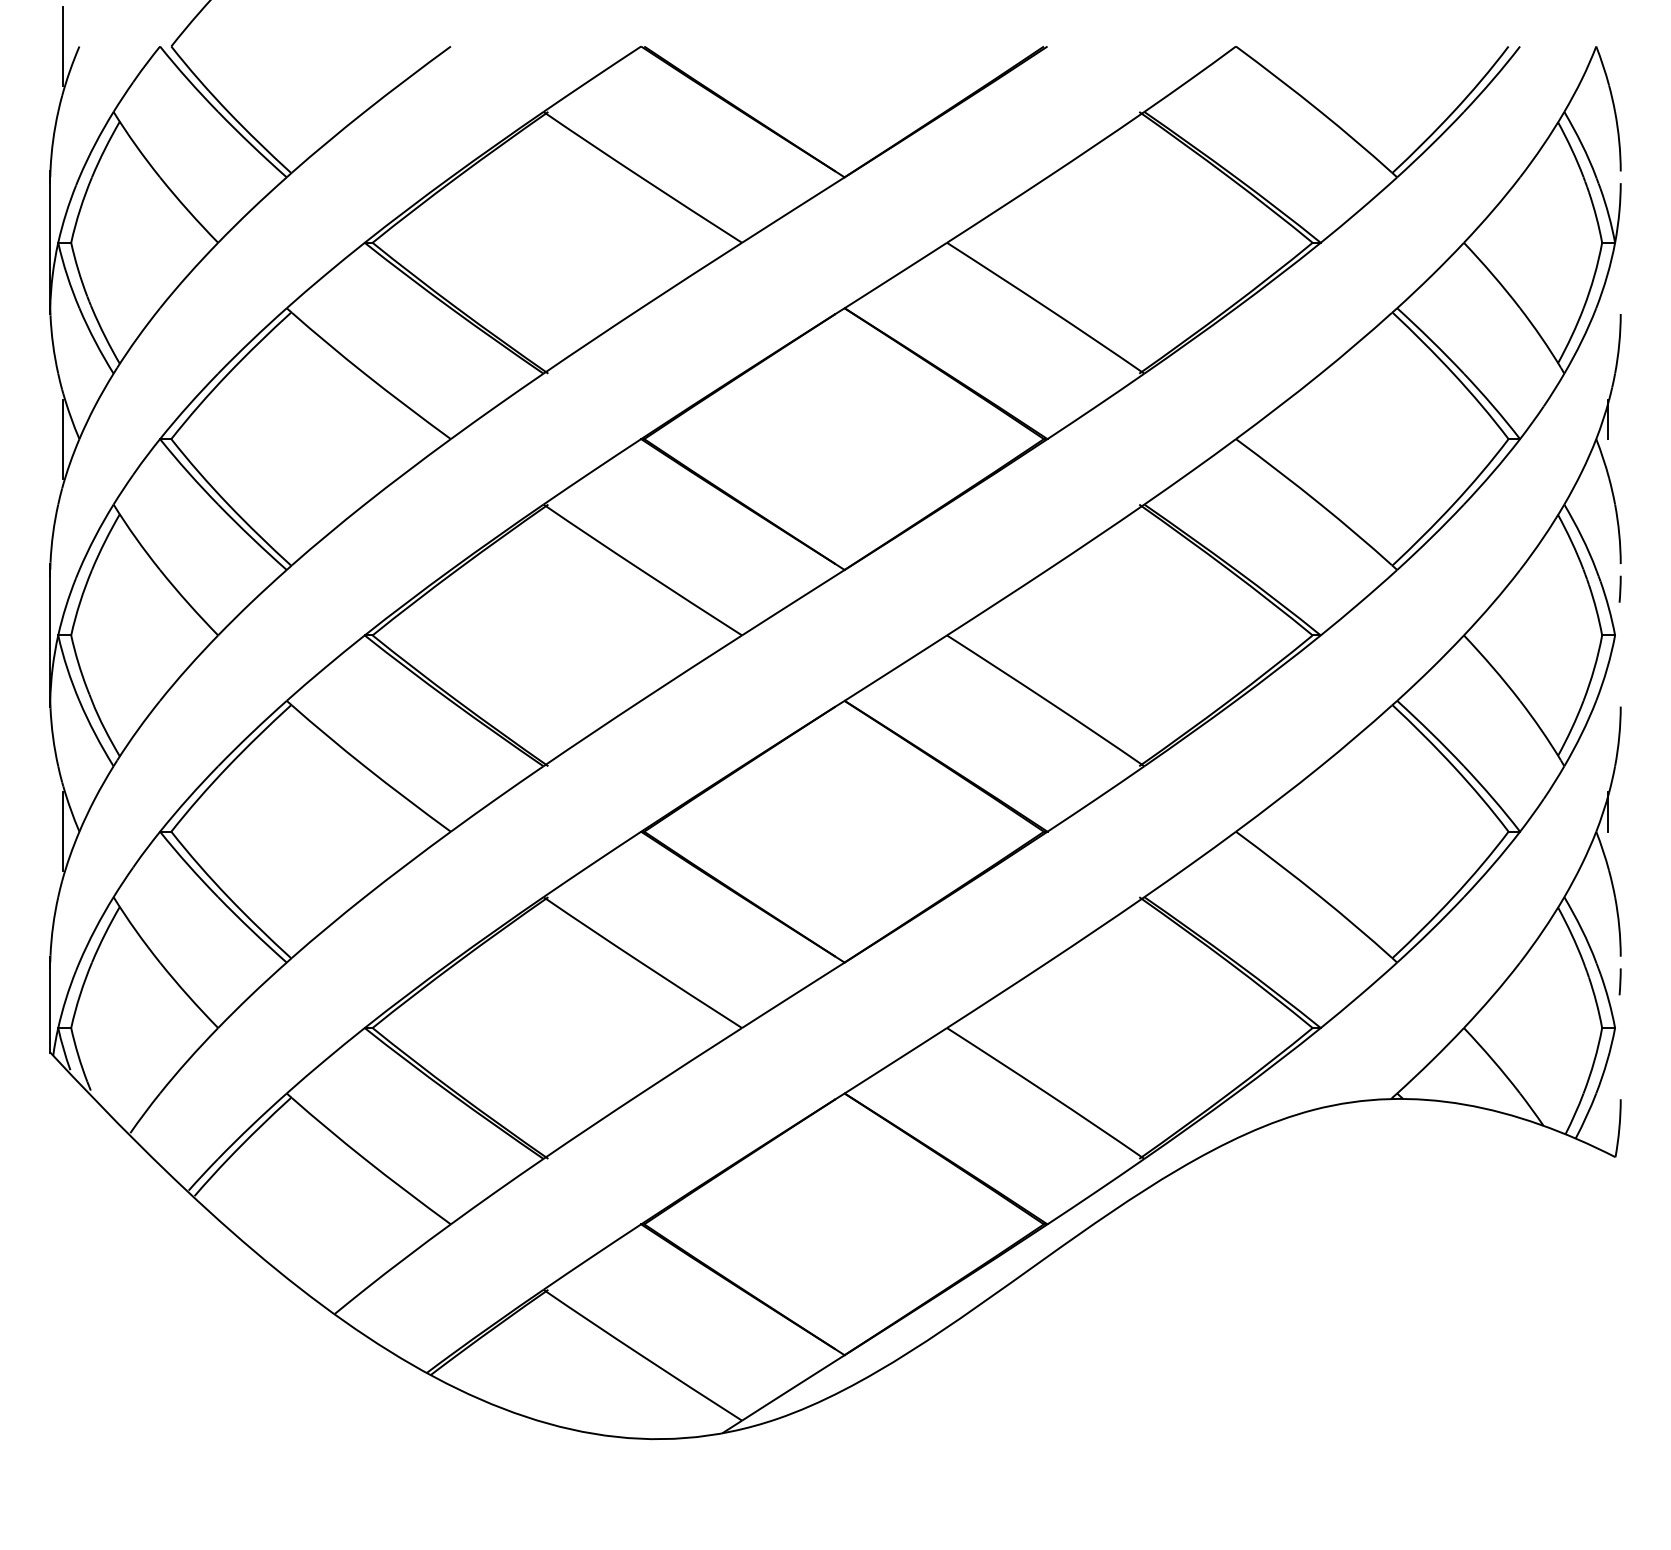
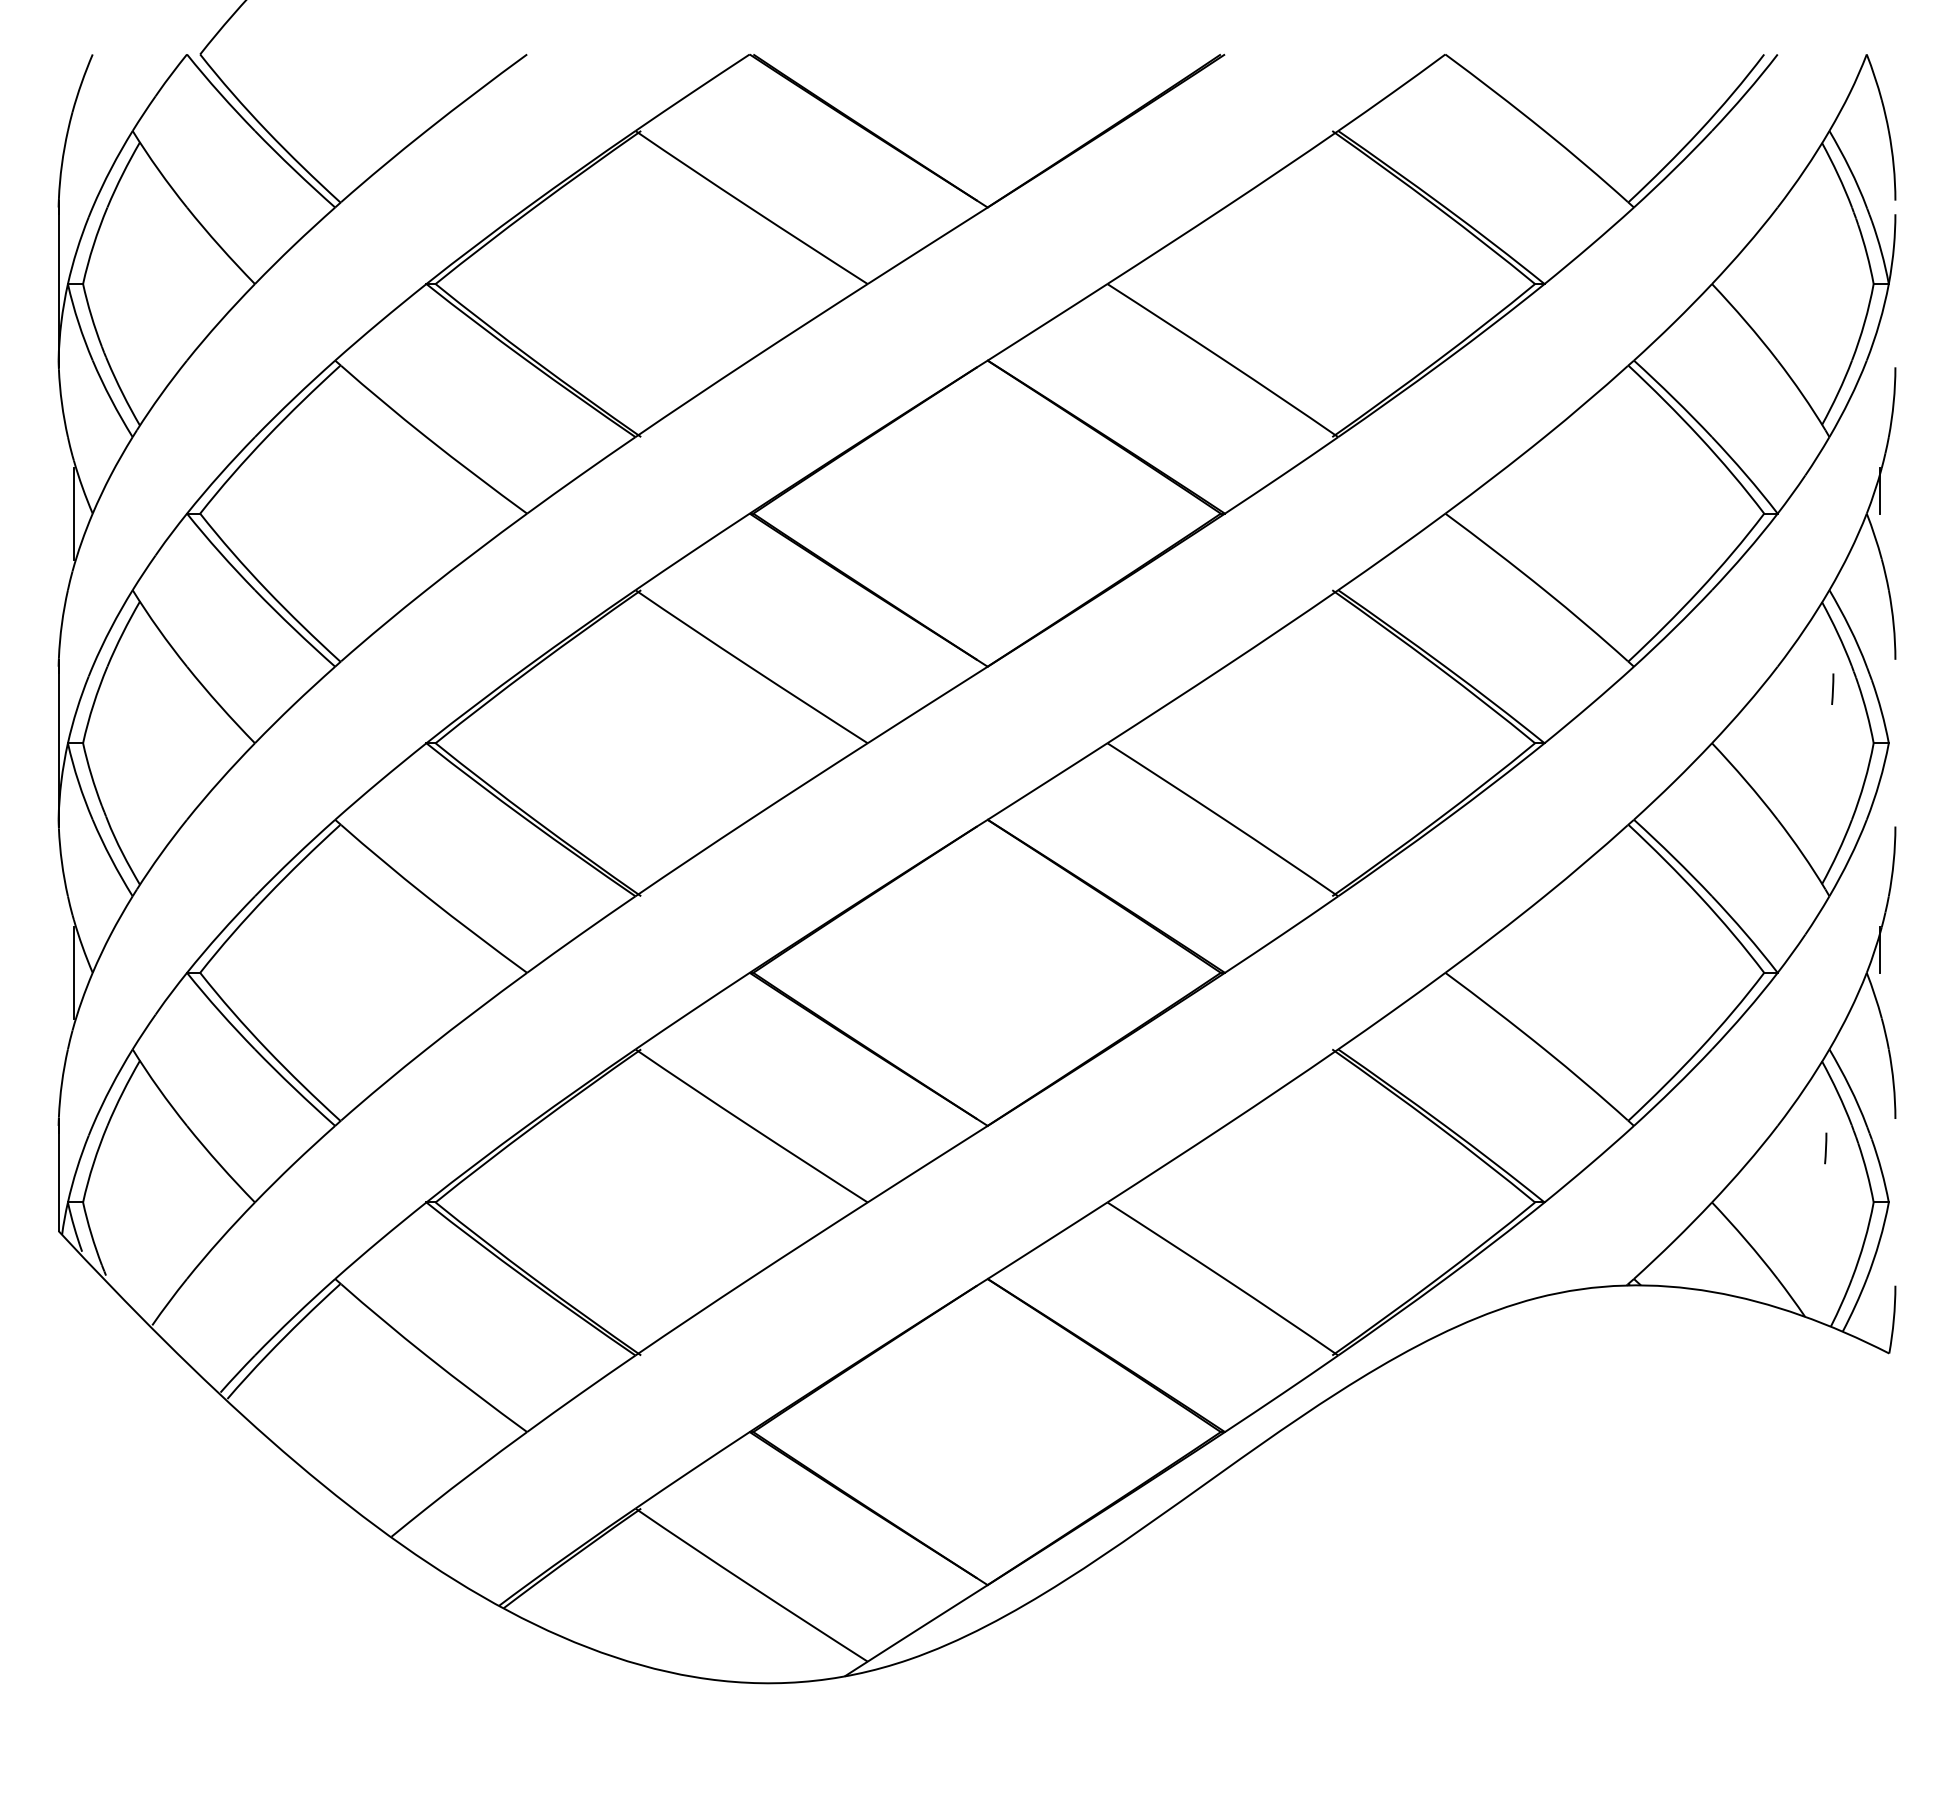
line: (63, 46) -> (73, 54), removed
line: (1619, 588) -> (1832, 688), moved
line: (1619, 981) -> (1825, 1148), moved

